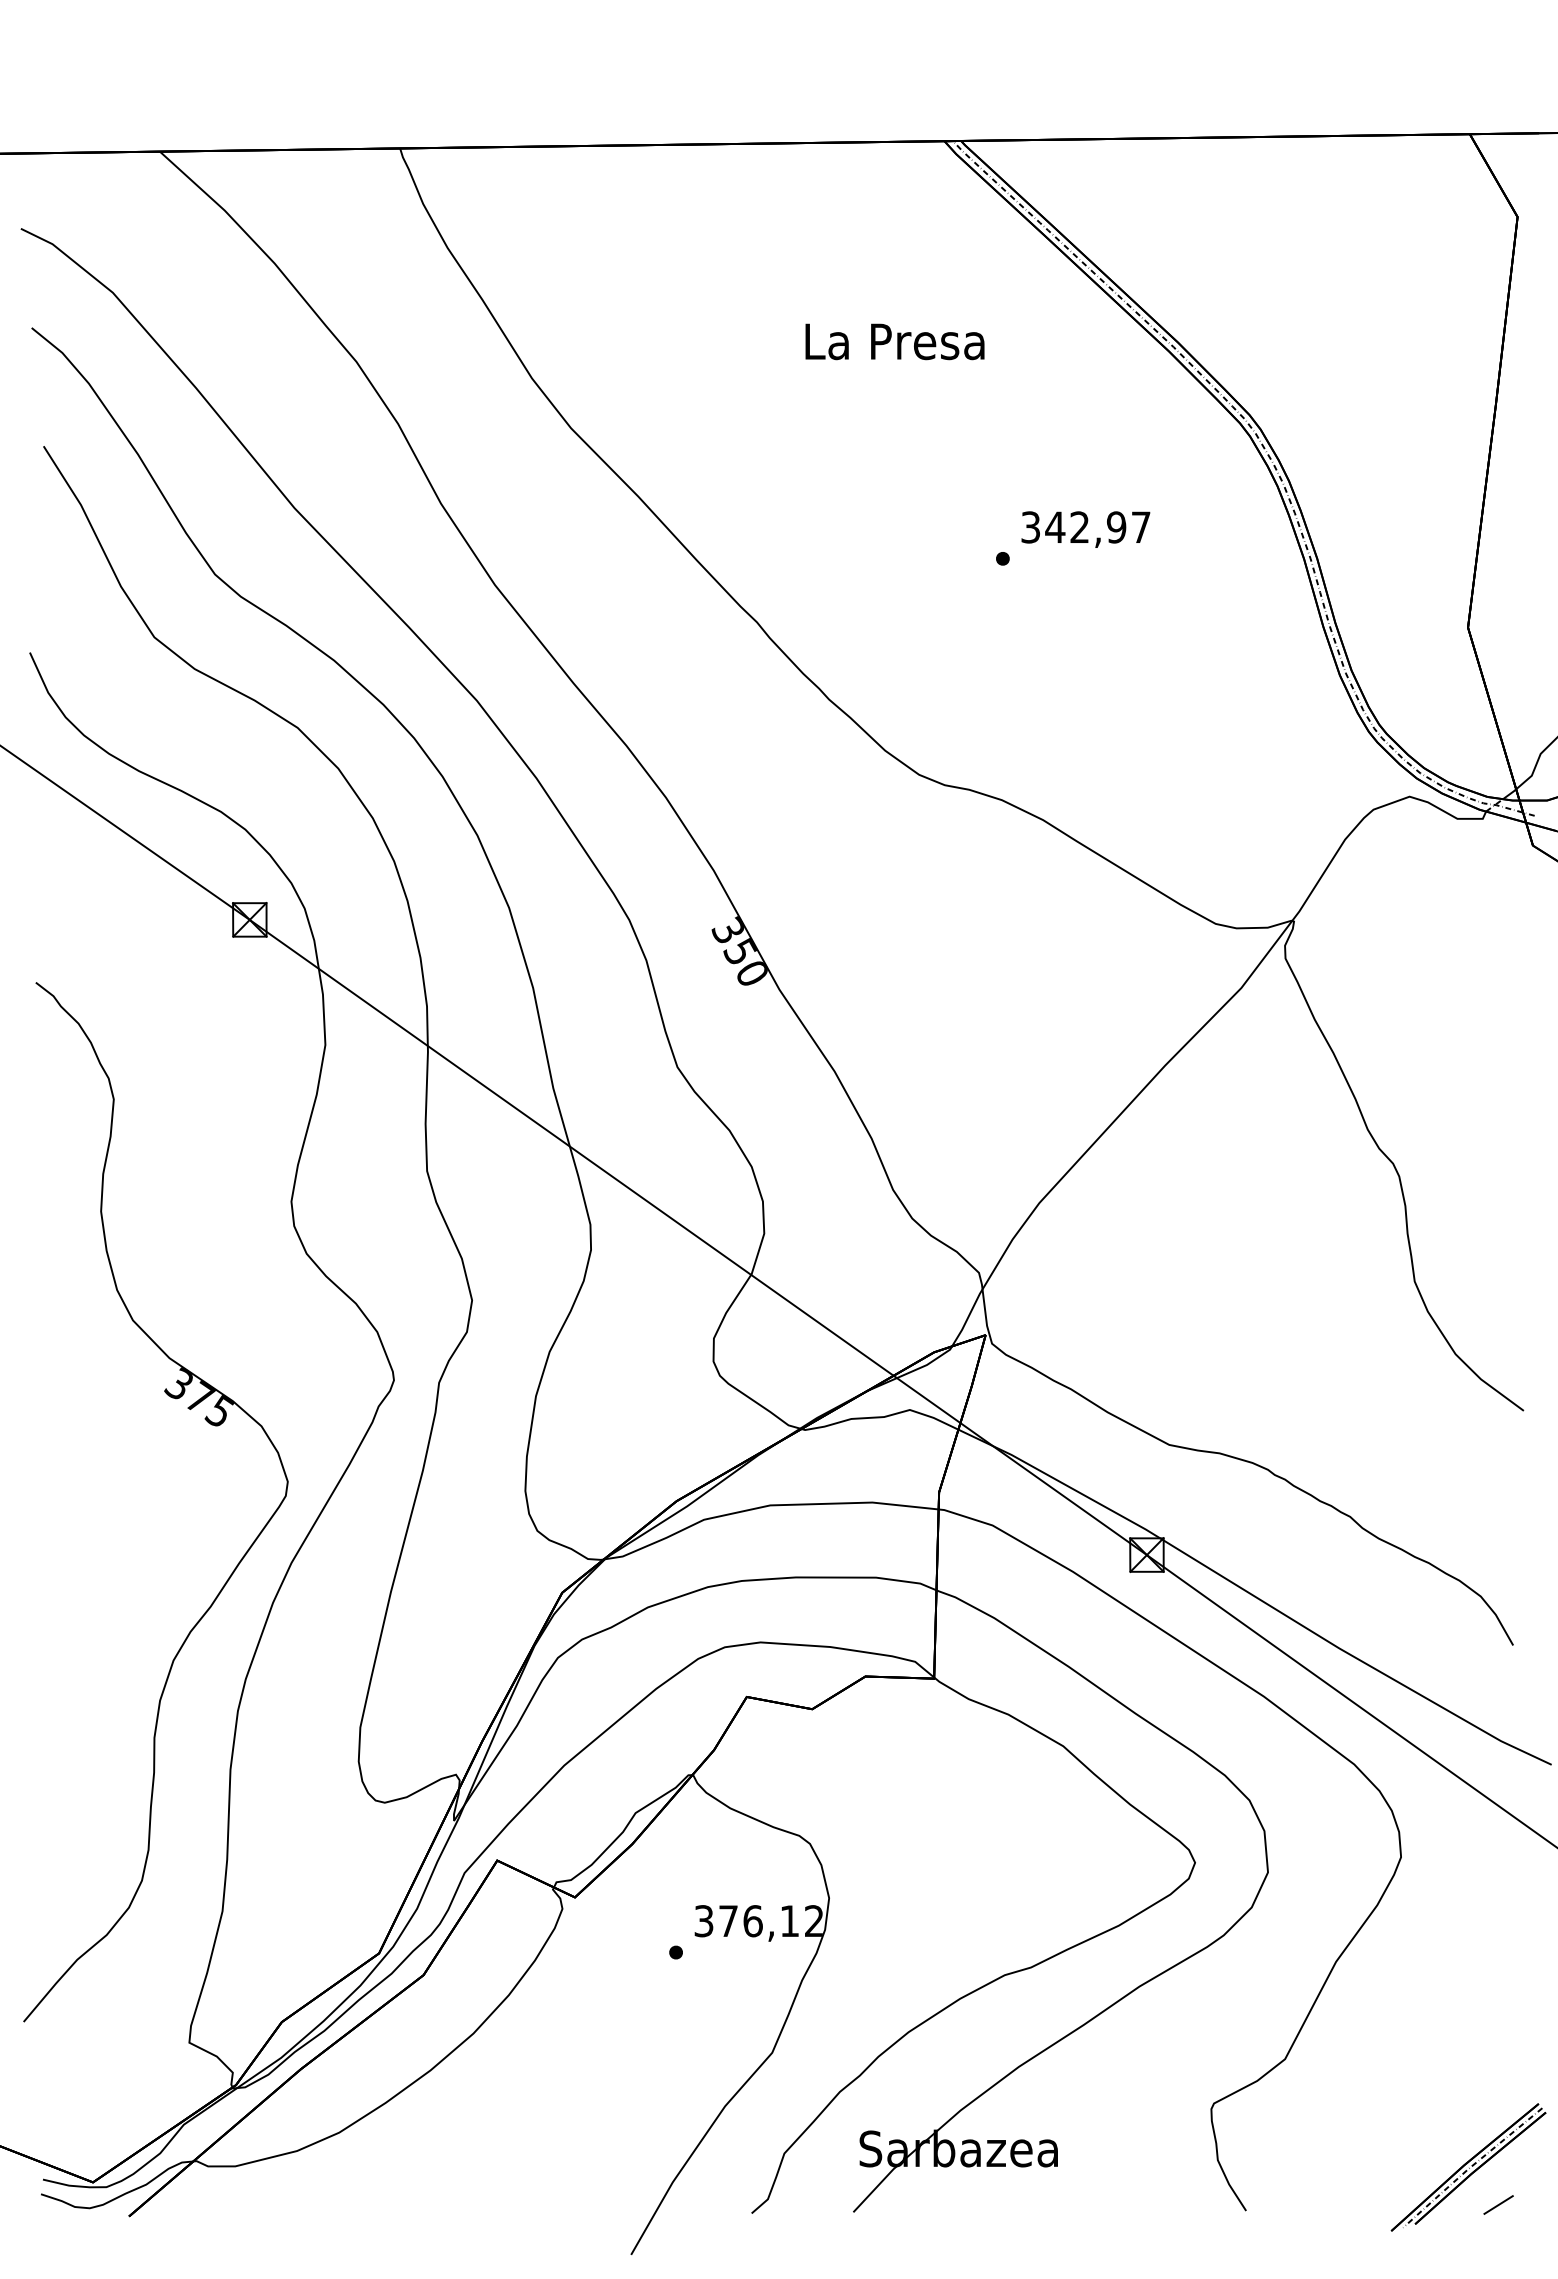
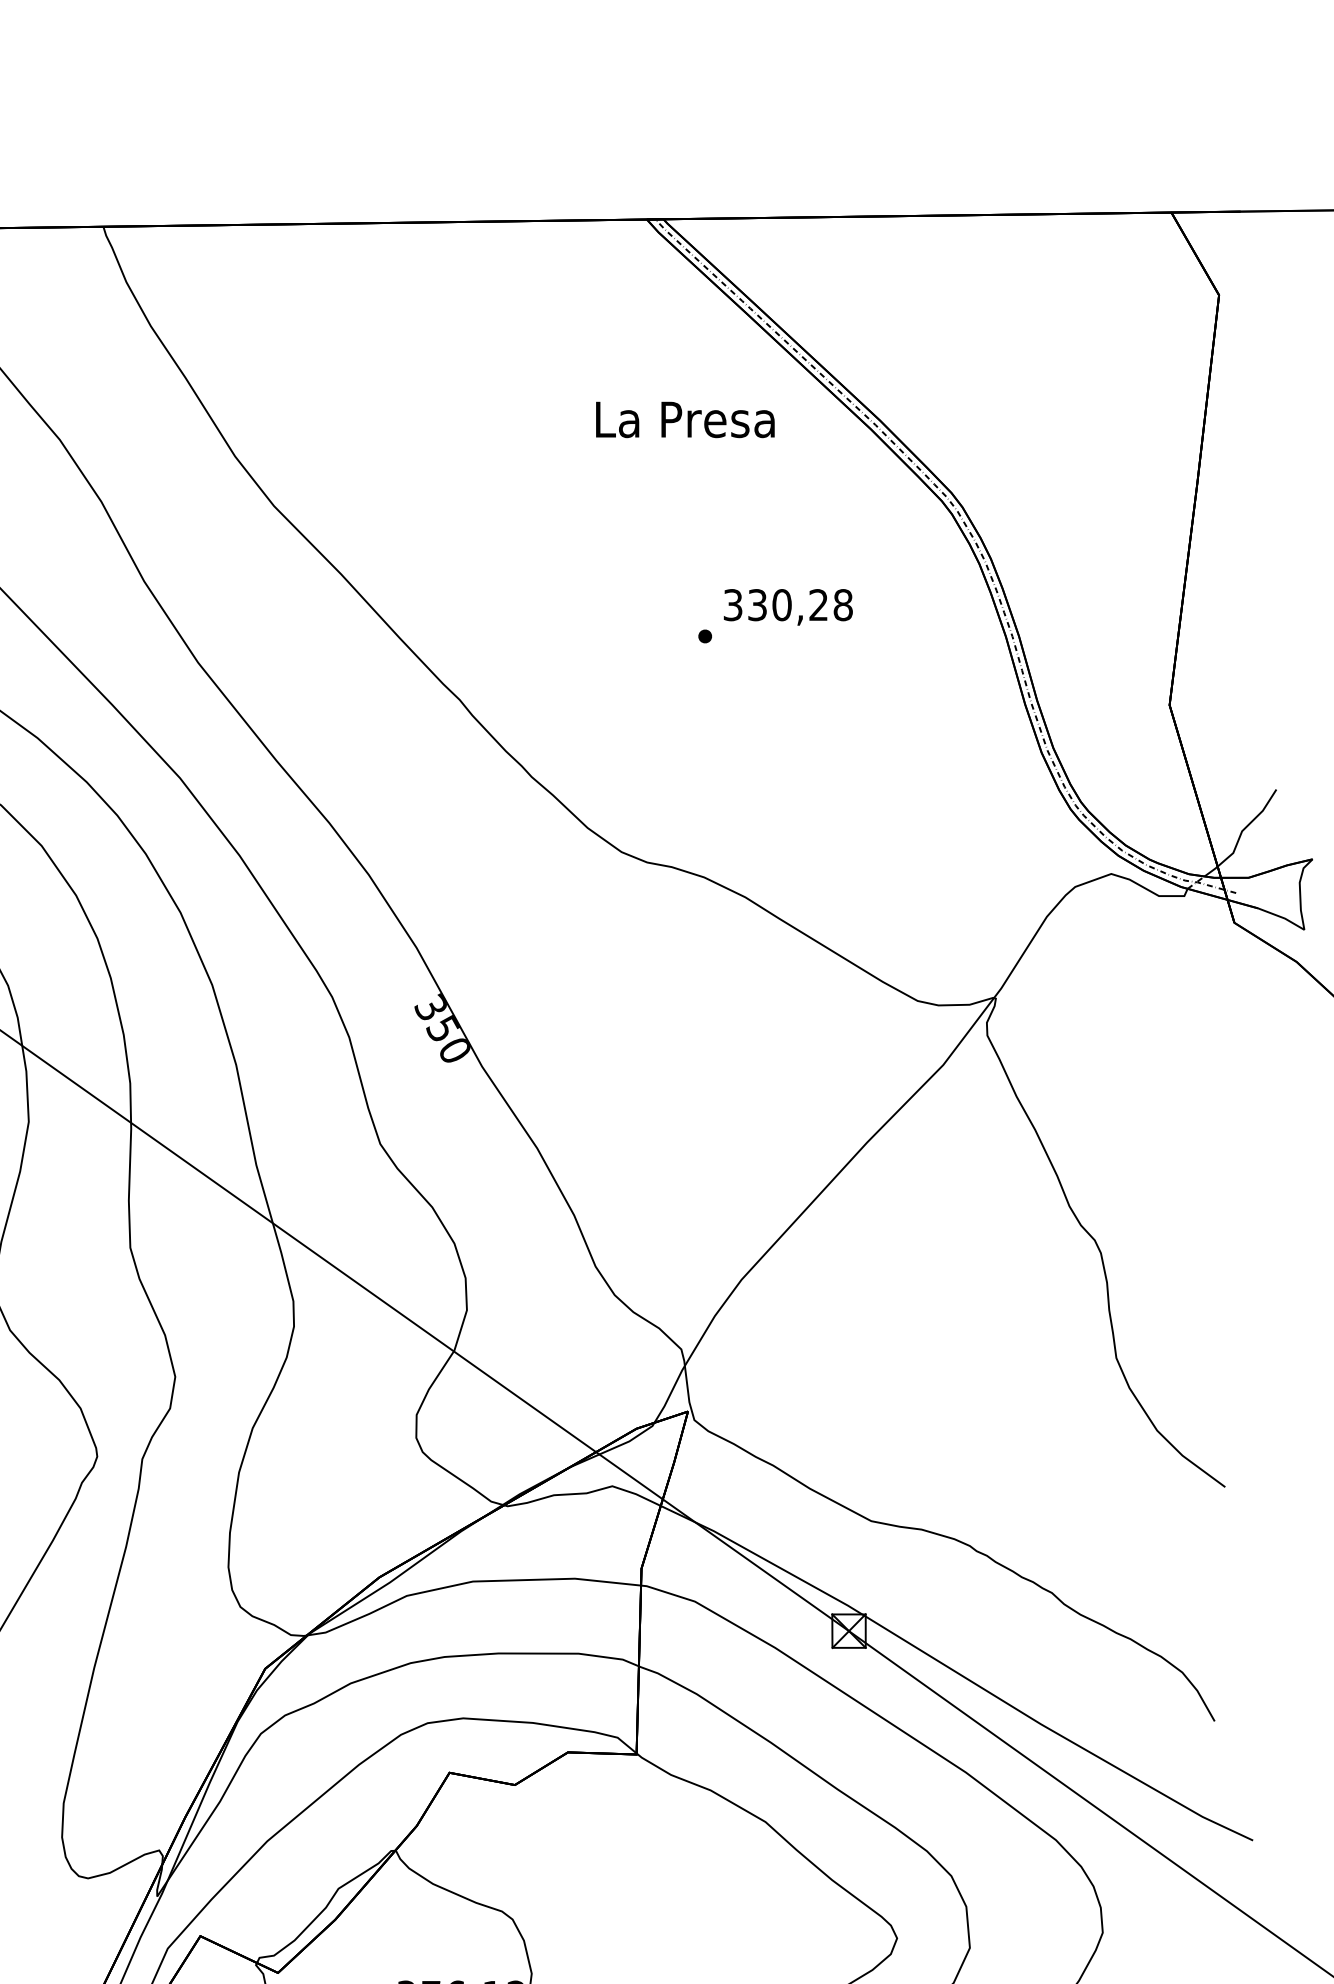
text: (894, 341) -> (684, 419), moved
text: (1097, 527) -> (799, 605), 342,97 -> 330,28

